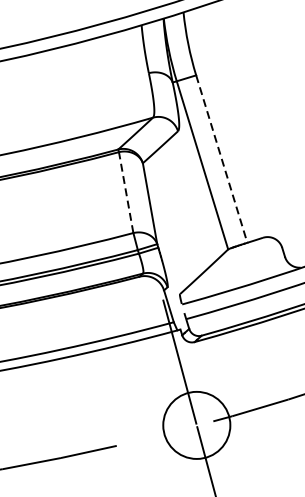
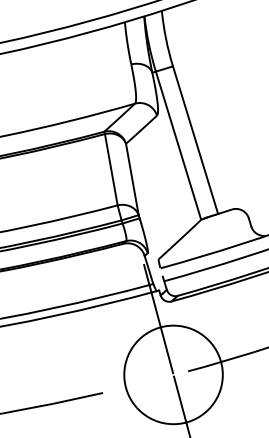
line: (221, 159) -> (195, 140), dashed -> solid
line: (126, 192) -> (111, 169), dashed -> solid
circle: (196, 424) -> (173, 374), size x1.67

